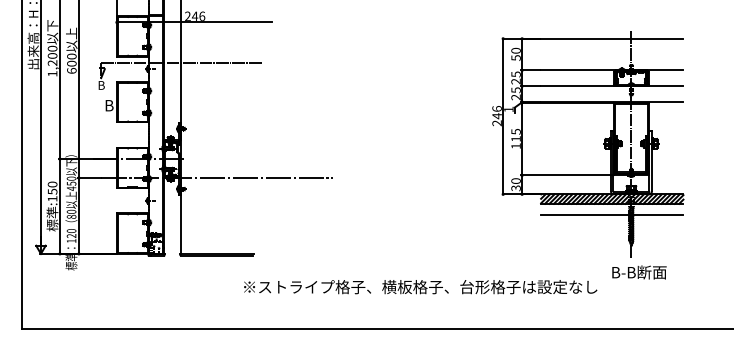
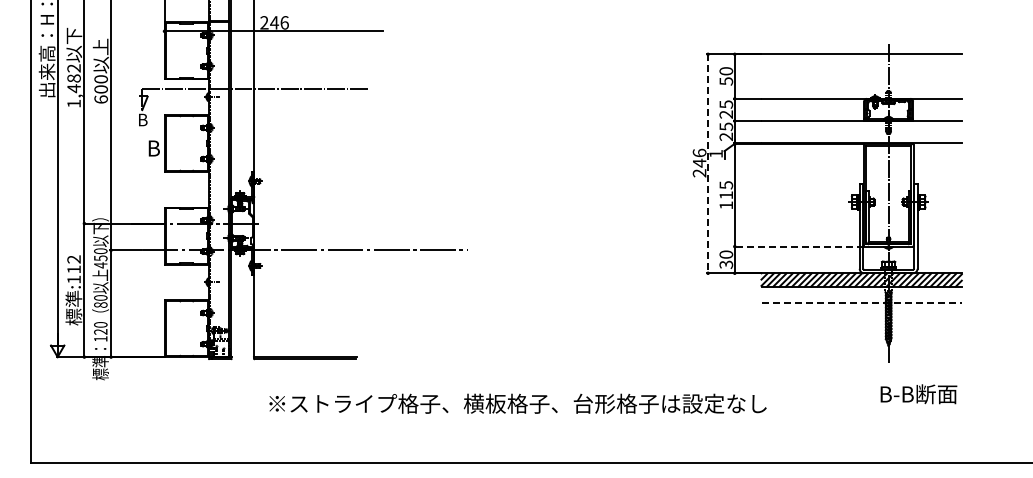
text: (52, 55) -> (73, 78), 1,200 -> 1,482
line: (503, 117) -> (708, 164), solid -> dashed
line: (567, 175) -> (798, 246), solid -> dashed
text: (52, 188) -> (73, 264), :150 -> :112
line: (612, 215) -> (862, 302), solid -> dashed
text: (639, 272) -> (918, 394), moved
text: (420, 286) -> (517, 403), moved

